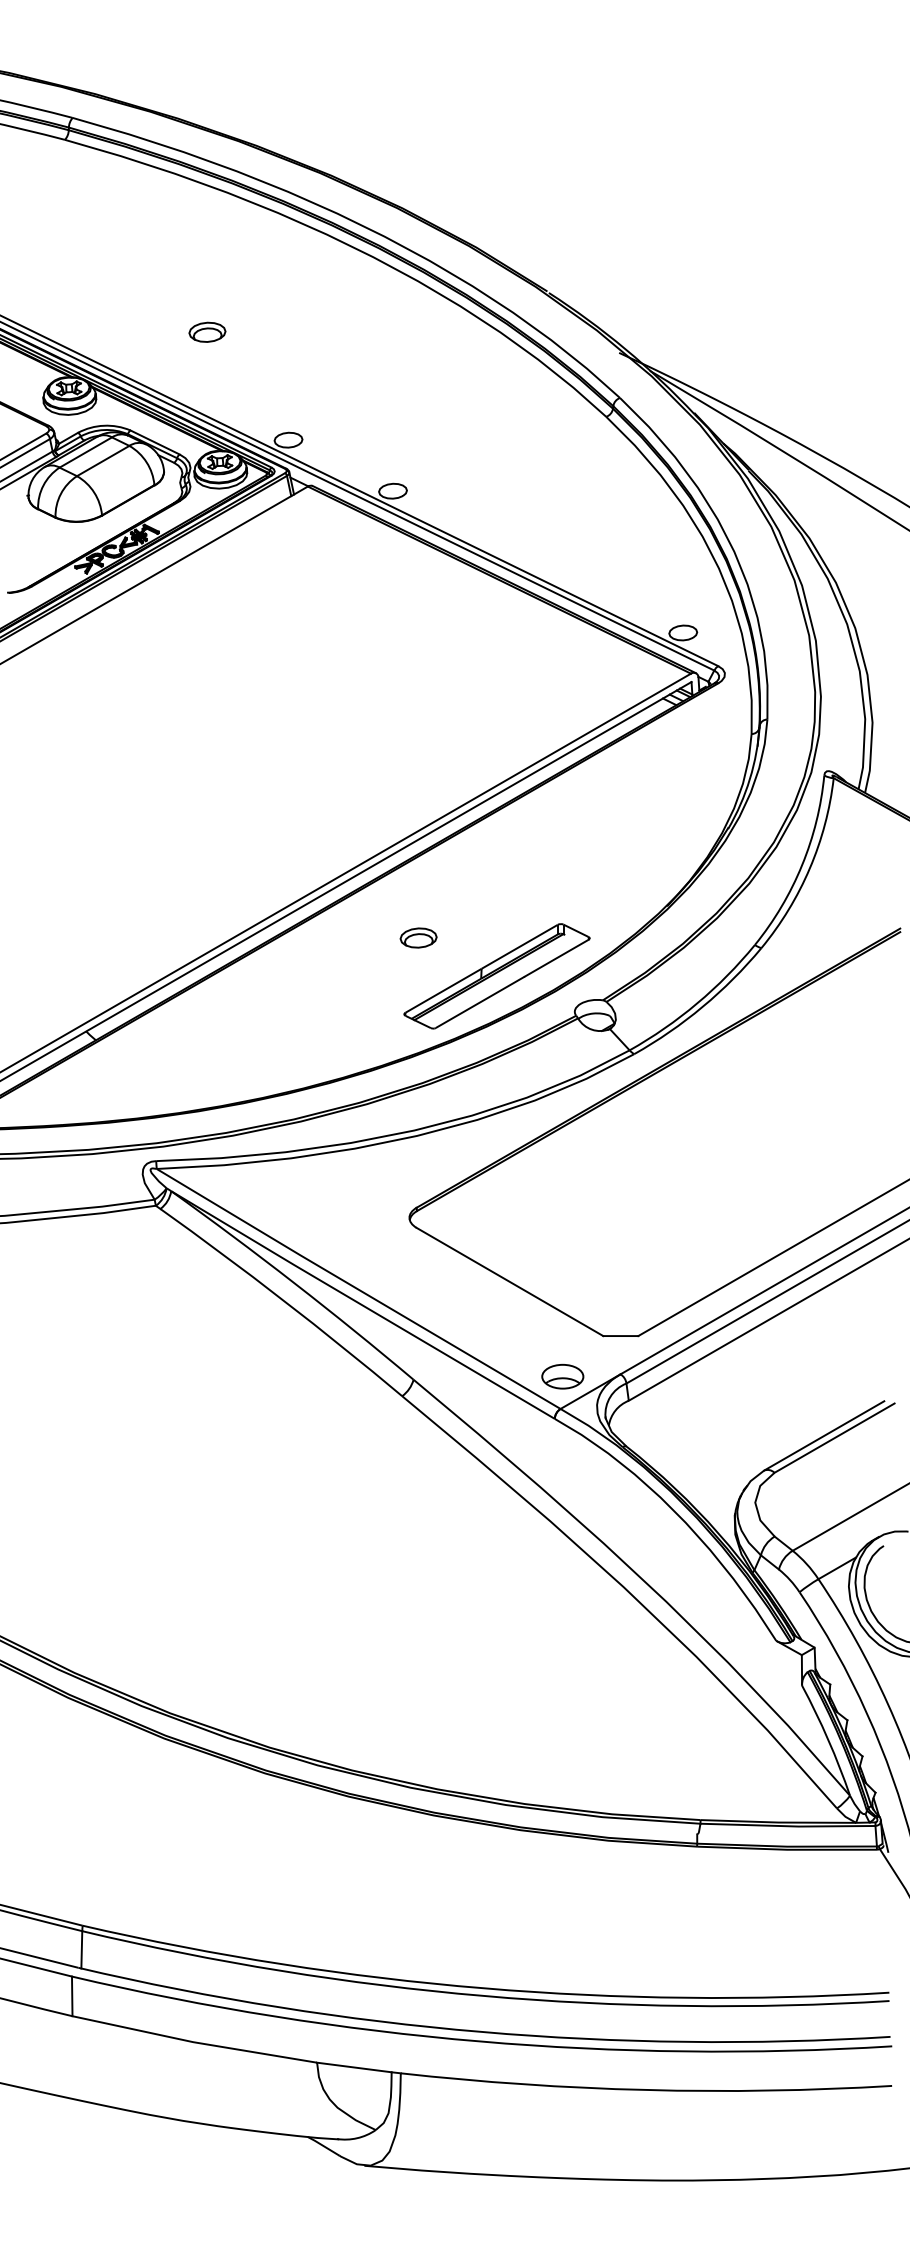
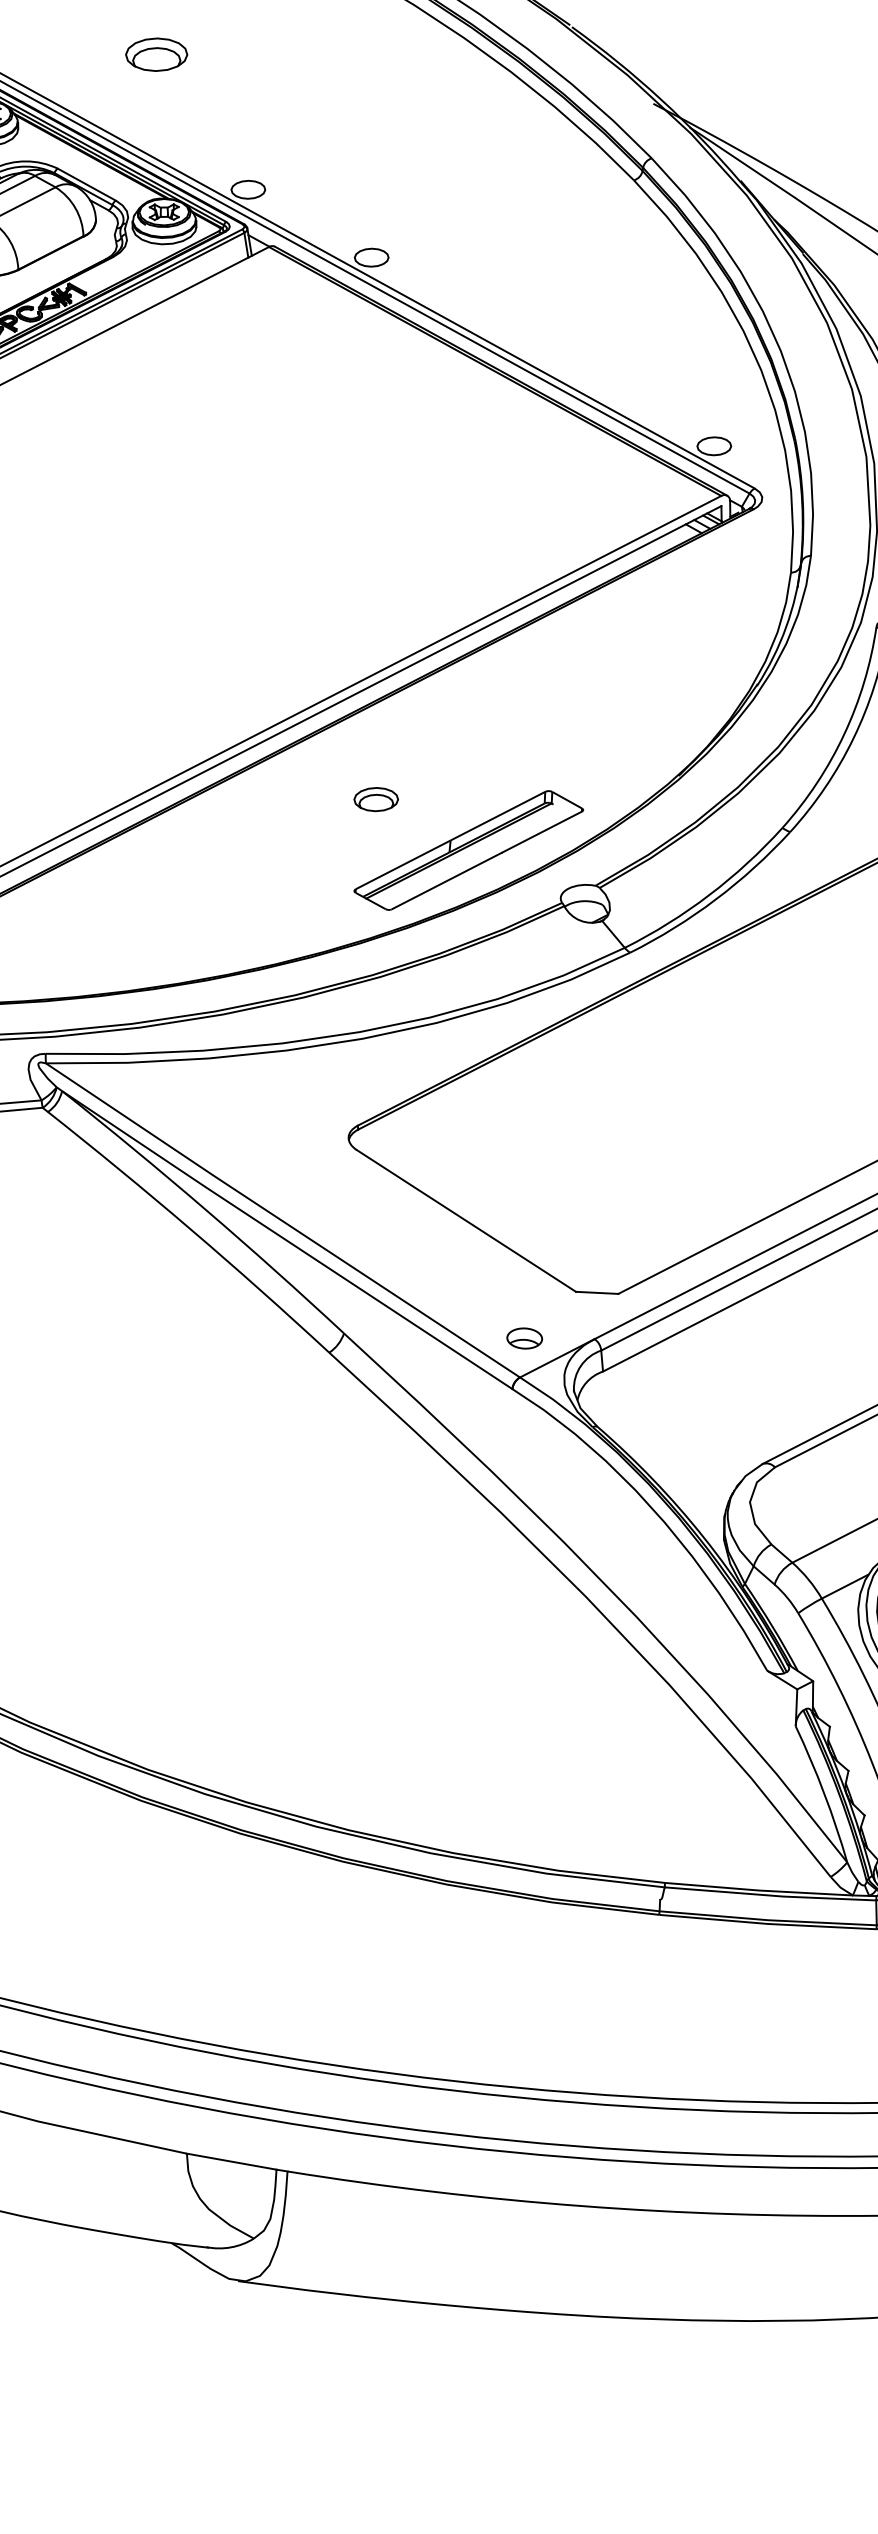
part: (207, 331) -> (156, 53), size x1.4
part: (562, 1376) -> (524, 1338), size x0.7

